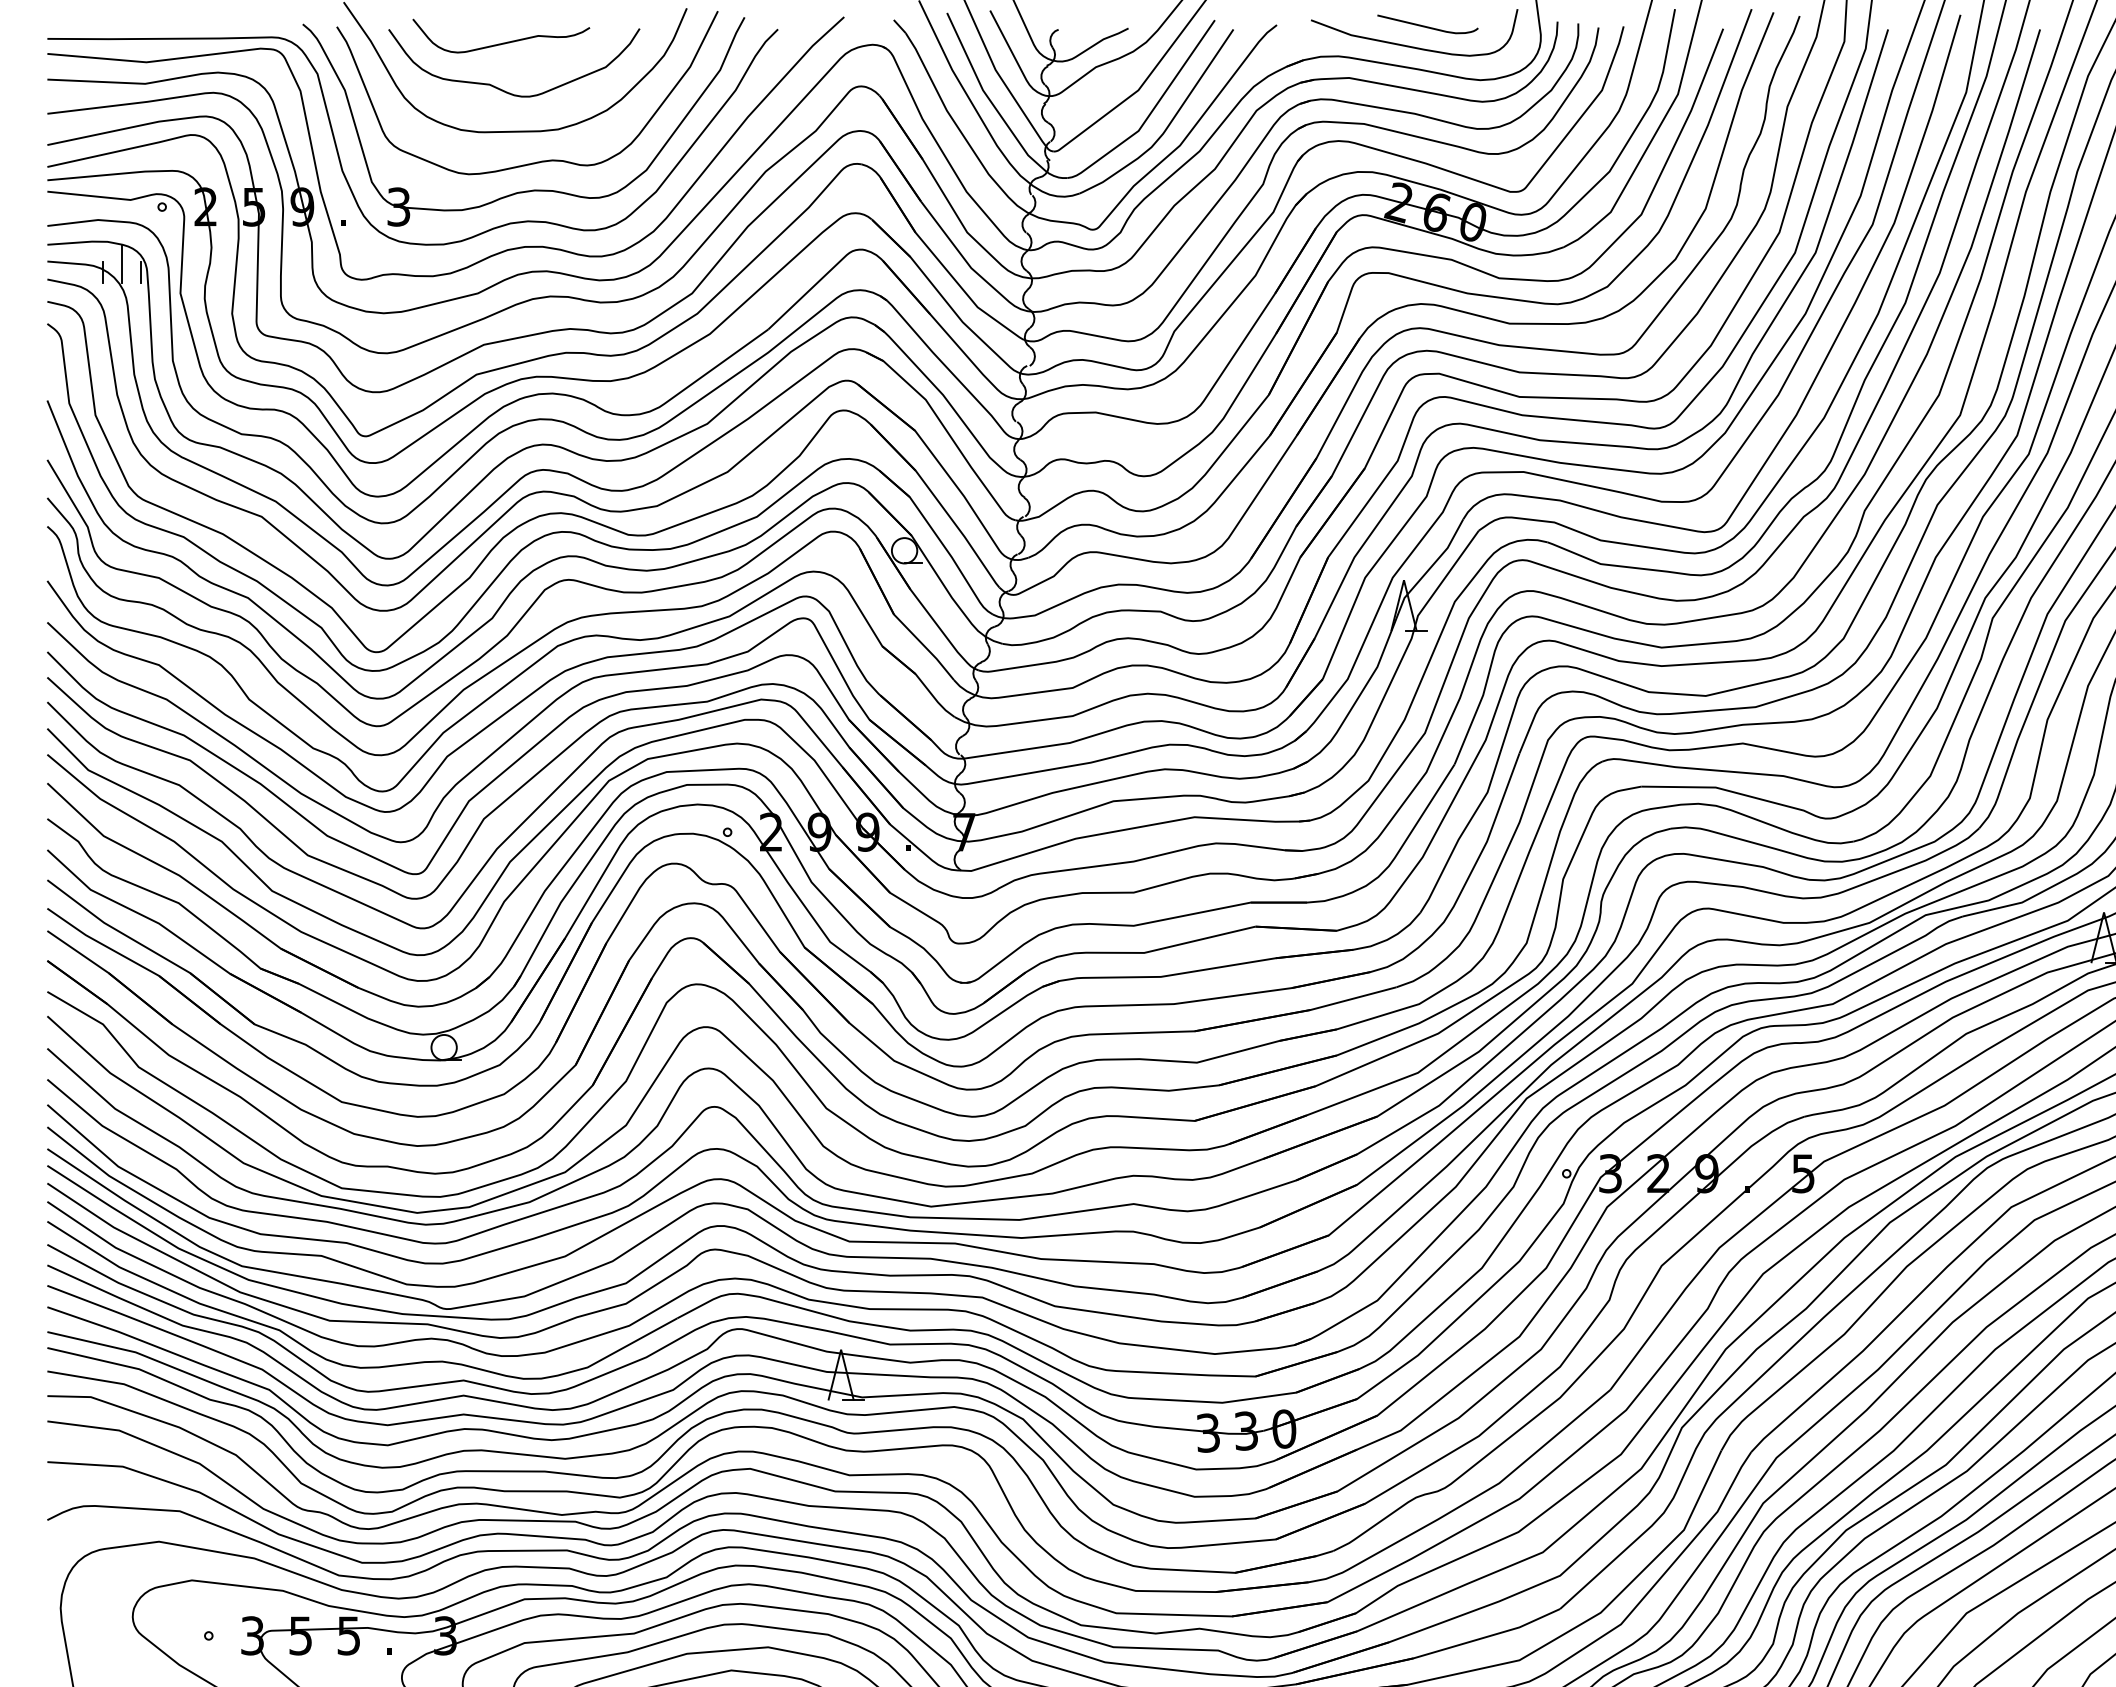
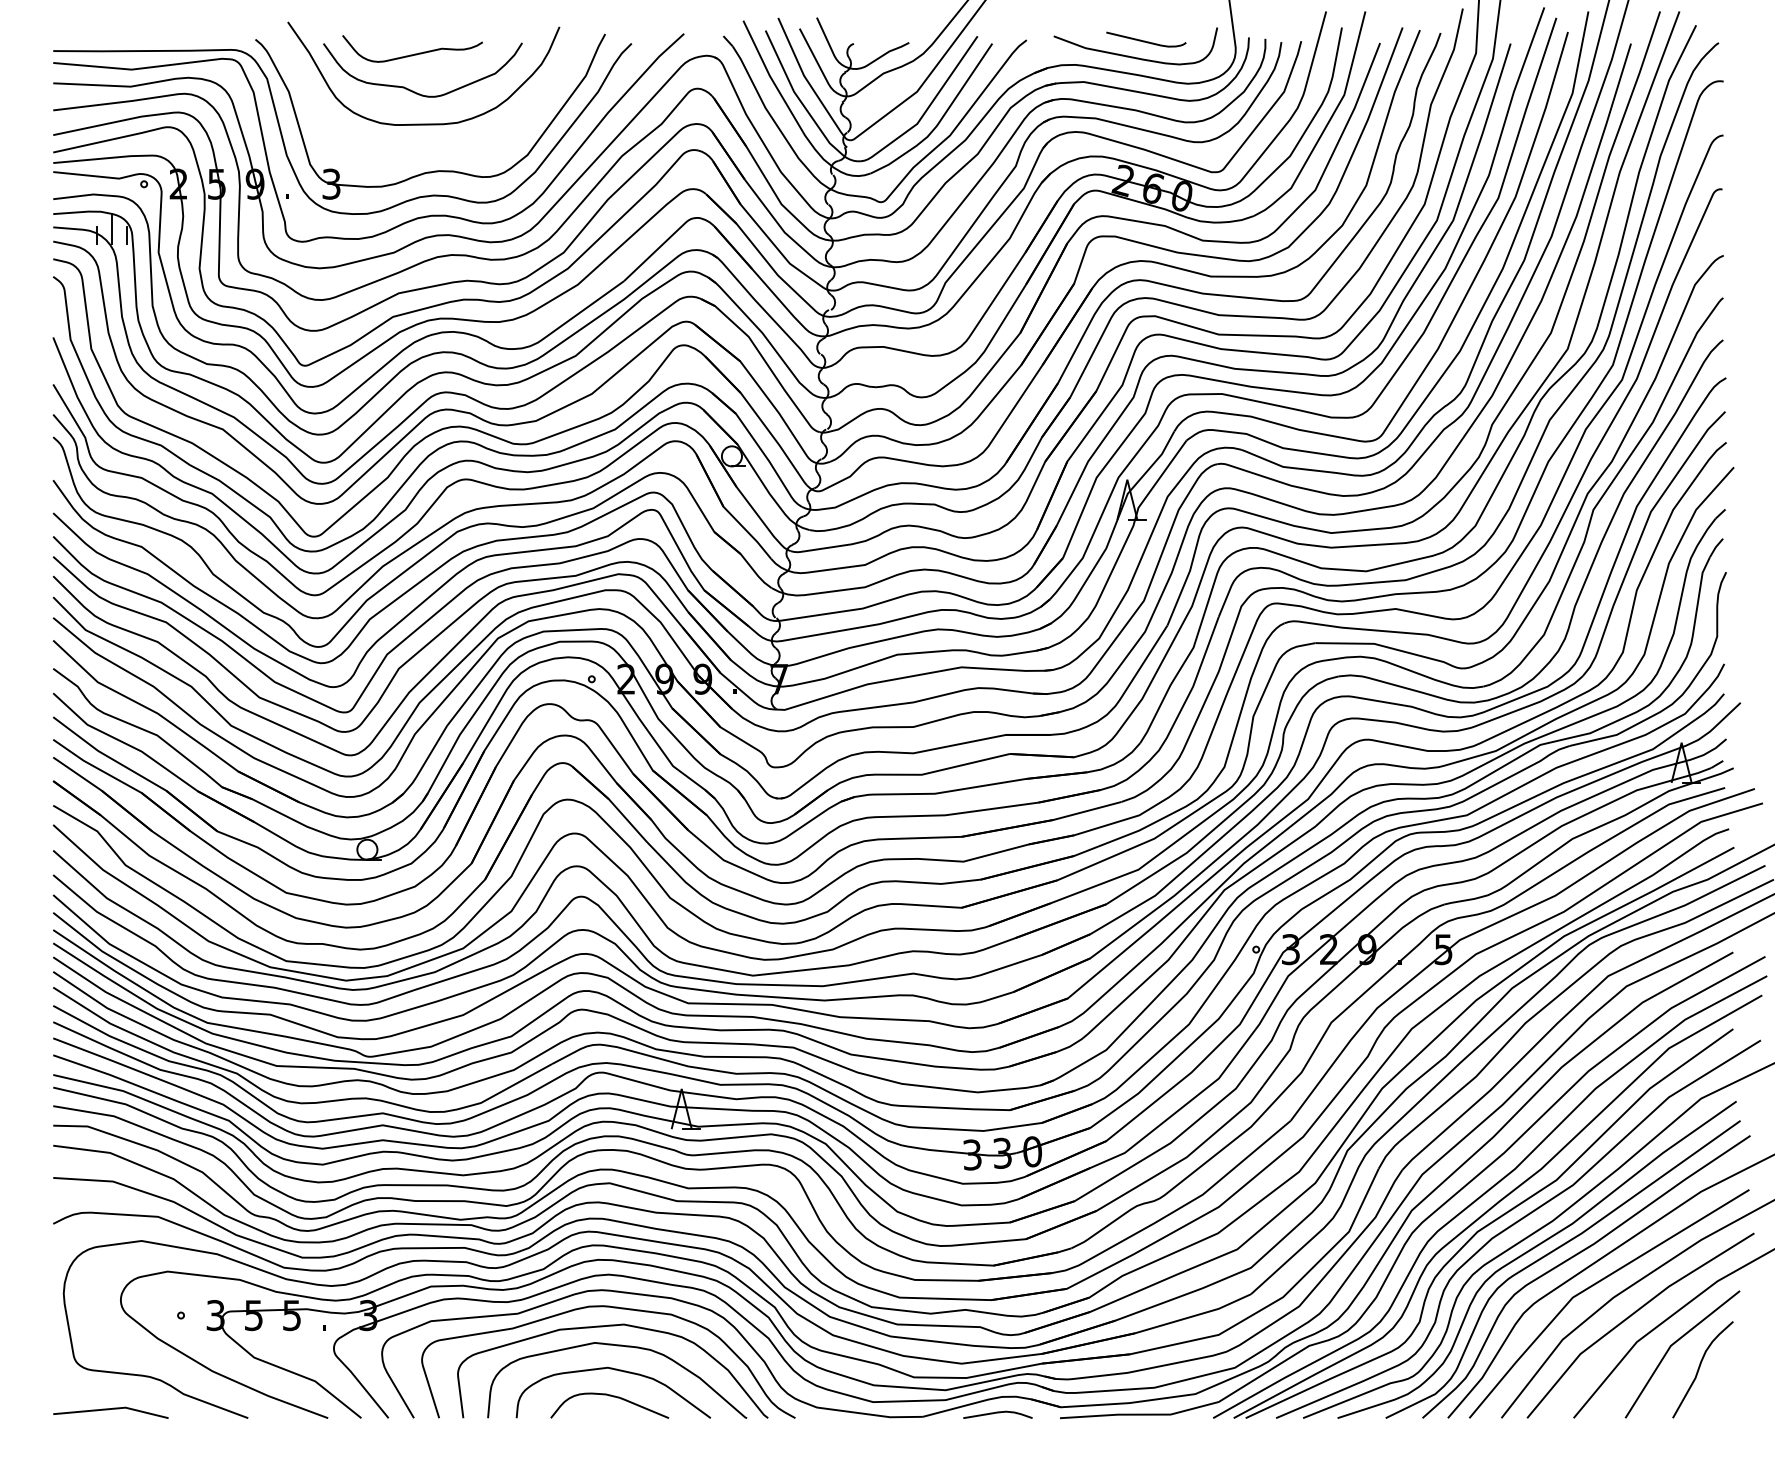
curve: (539, 160) -> (442, 147), removed

